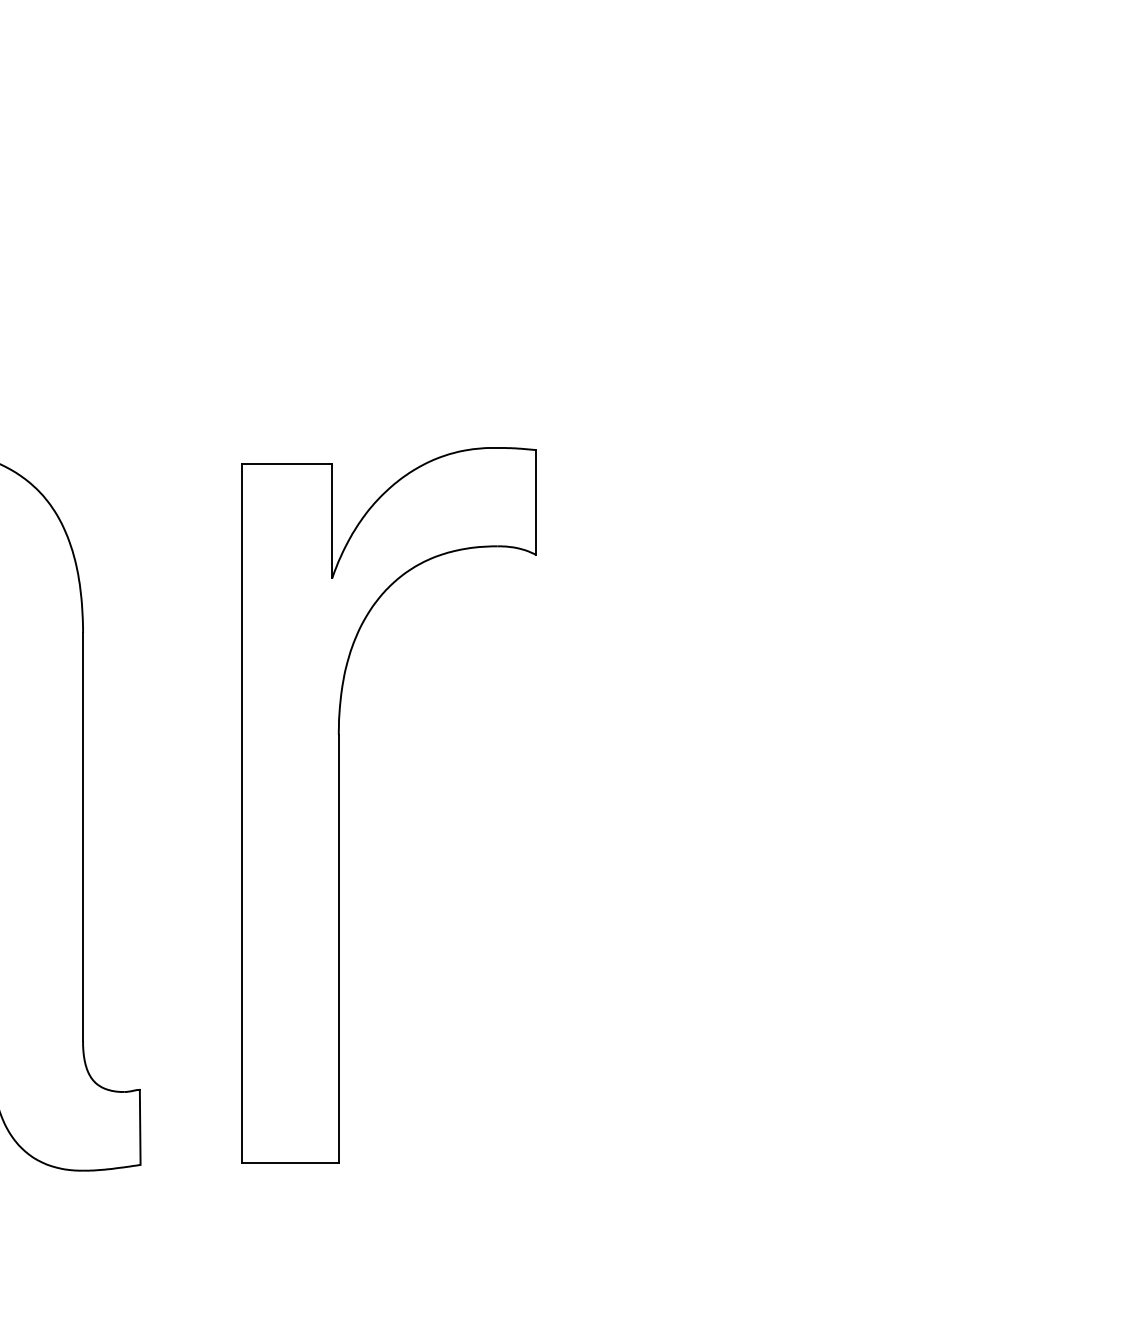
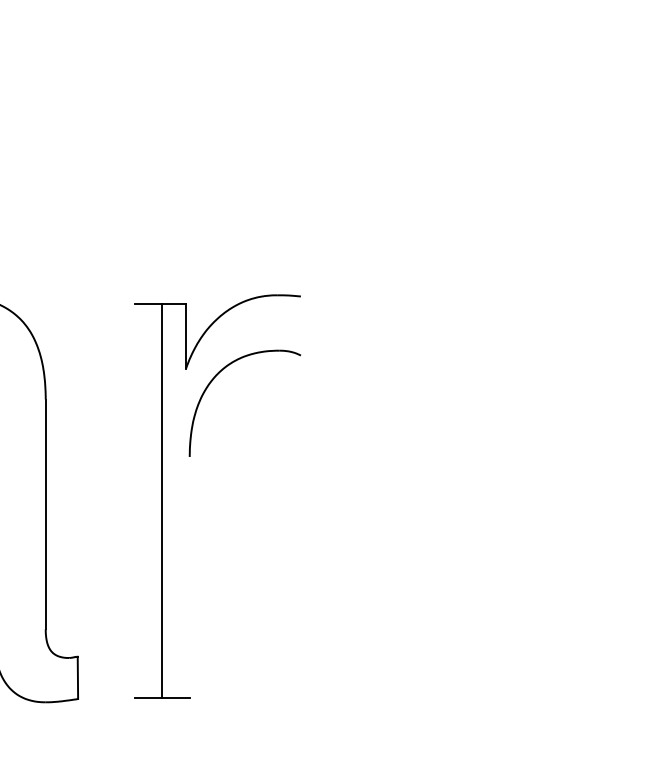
line: (535, 501) -> (300, 325), removed
line: (242, 814) -> (162, 501), moved
line: (338, 949) -> (189, 577), removed

